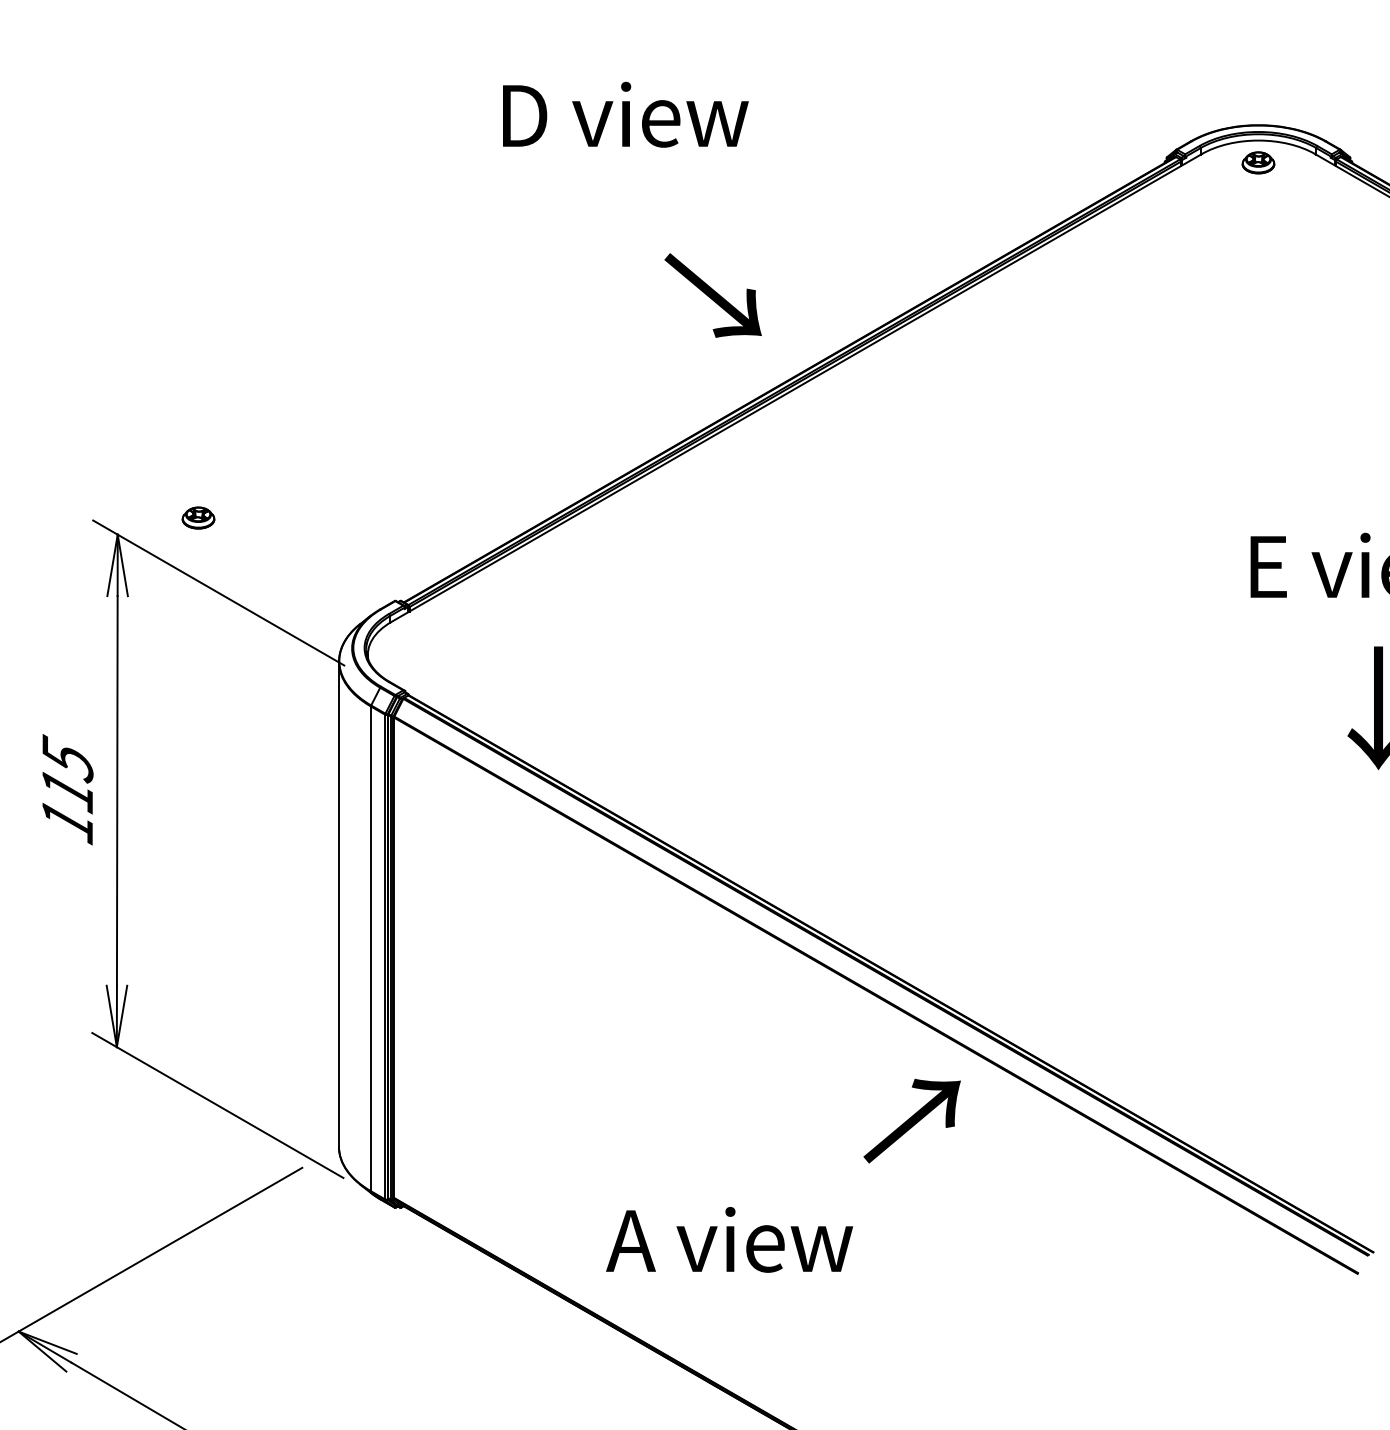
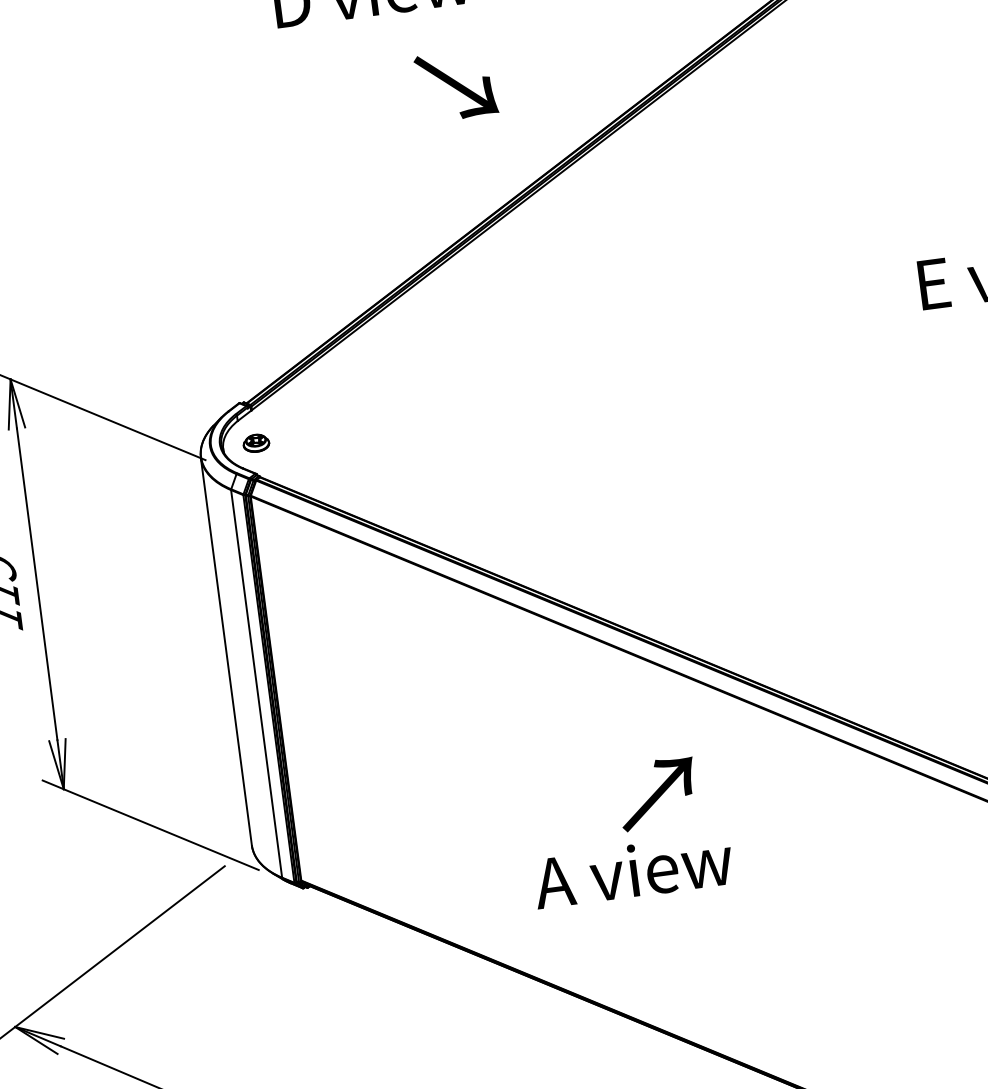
text: (712, 295) -> (455, 85), moved
part: (198, 517) -> (256, 442), moved
text: (911, 1120) -> (657, 793), moved
text: (729, 1239) -> (633, 870), moved

